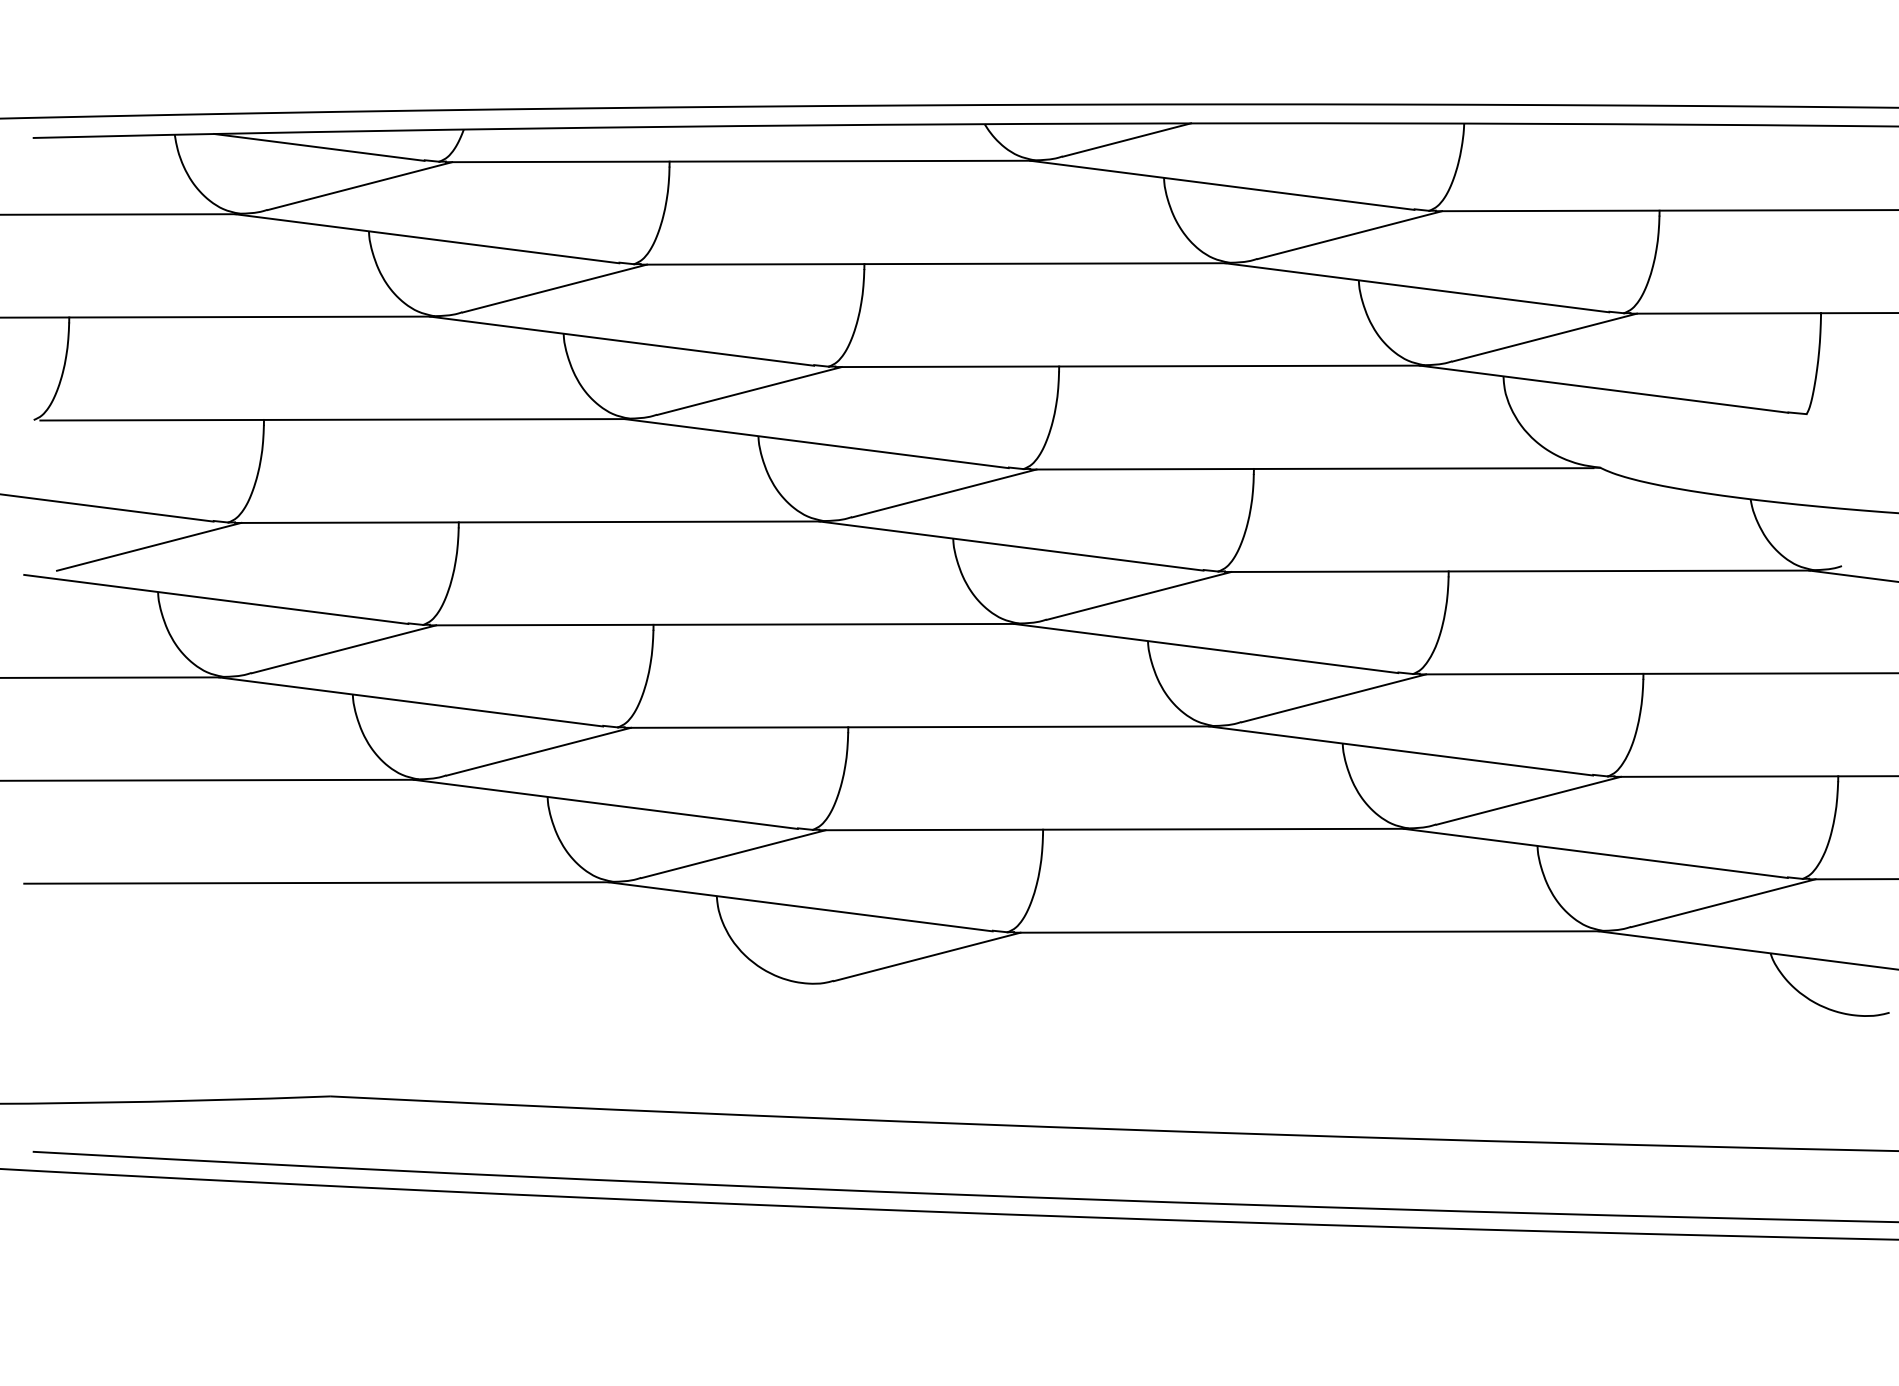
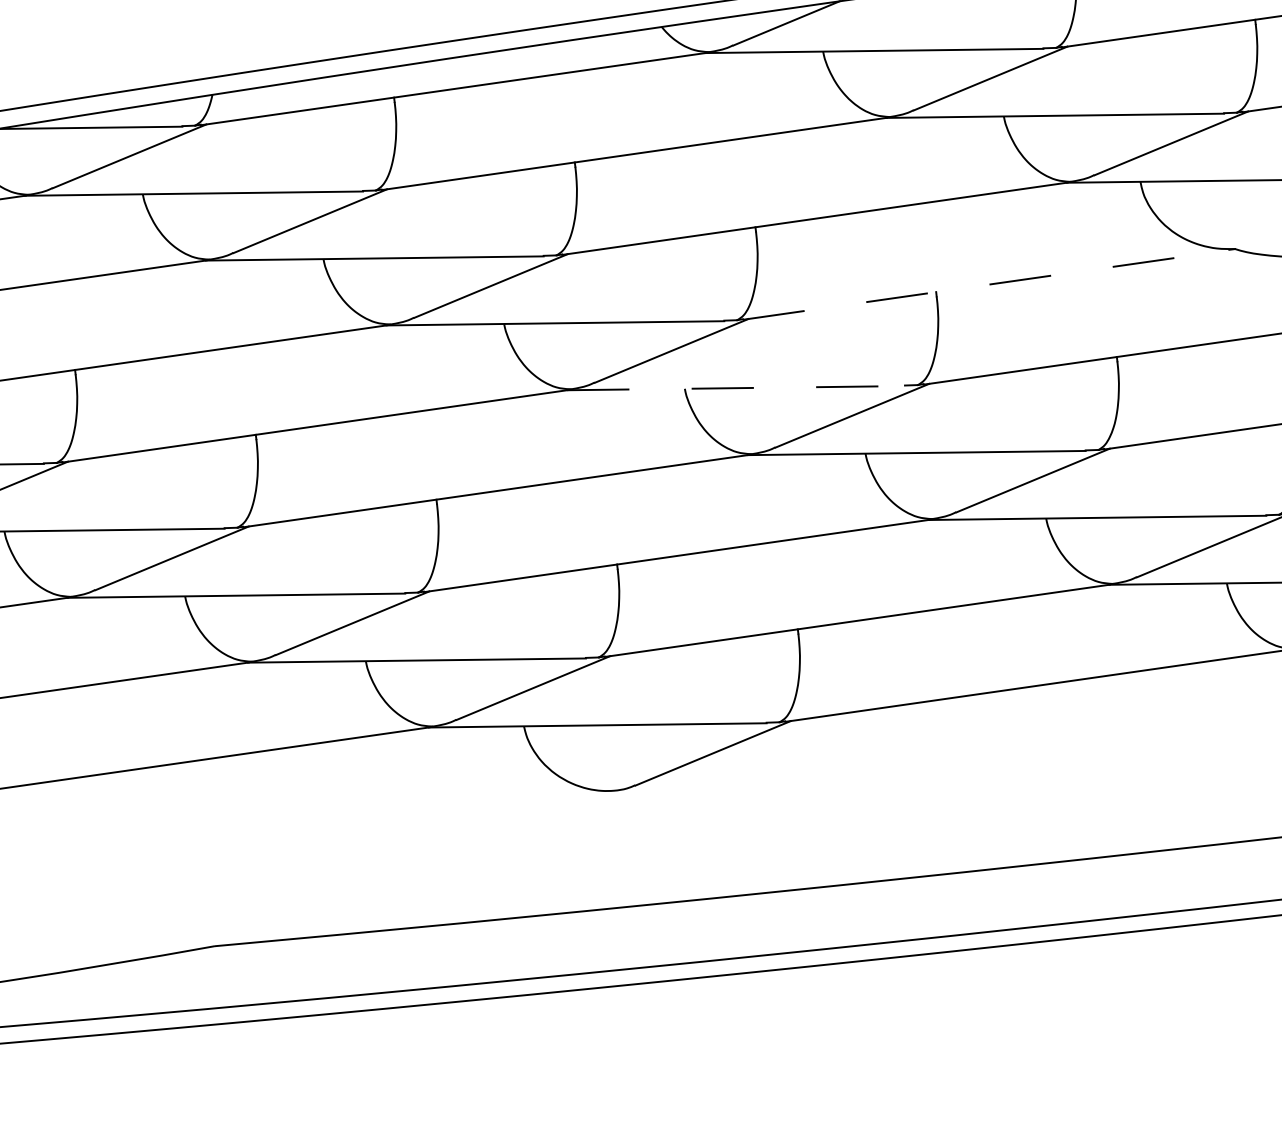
line: (1311, 468) -> (985, 284), solid -> dashed
line: (1011, 546) -> (736, 388), solid -> dashed

